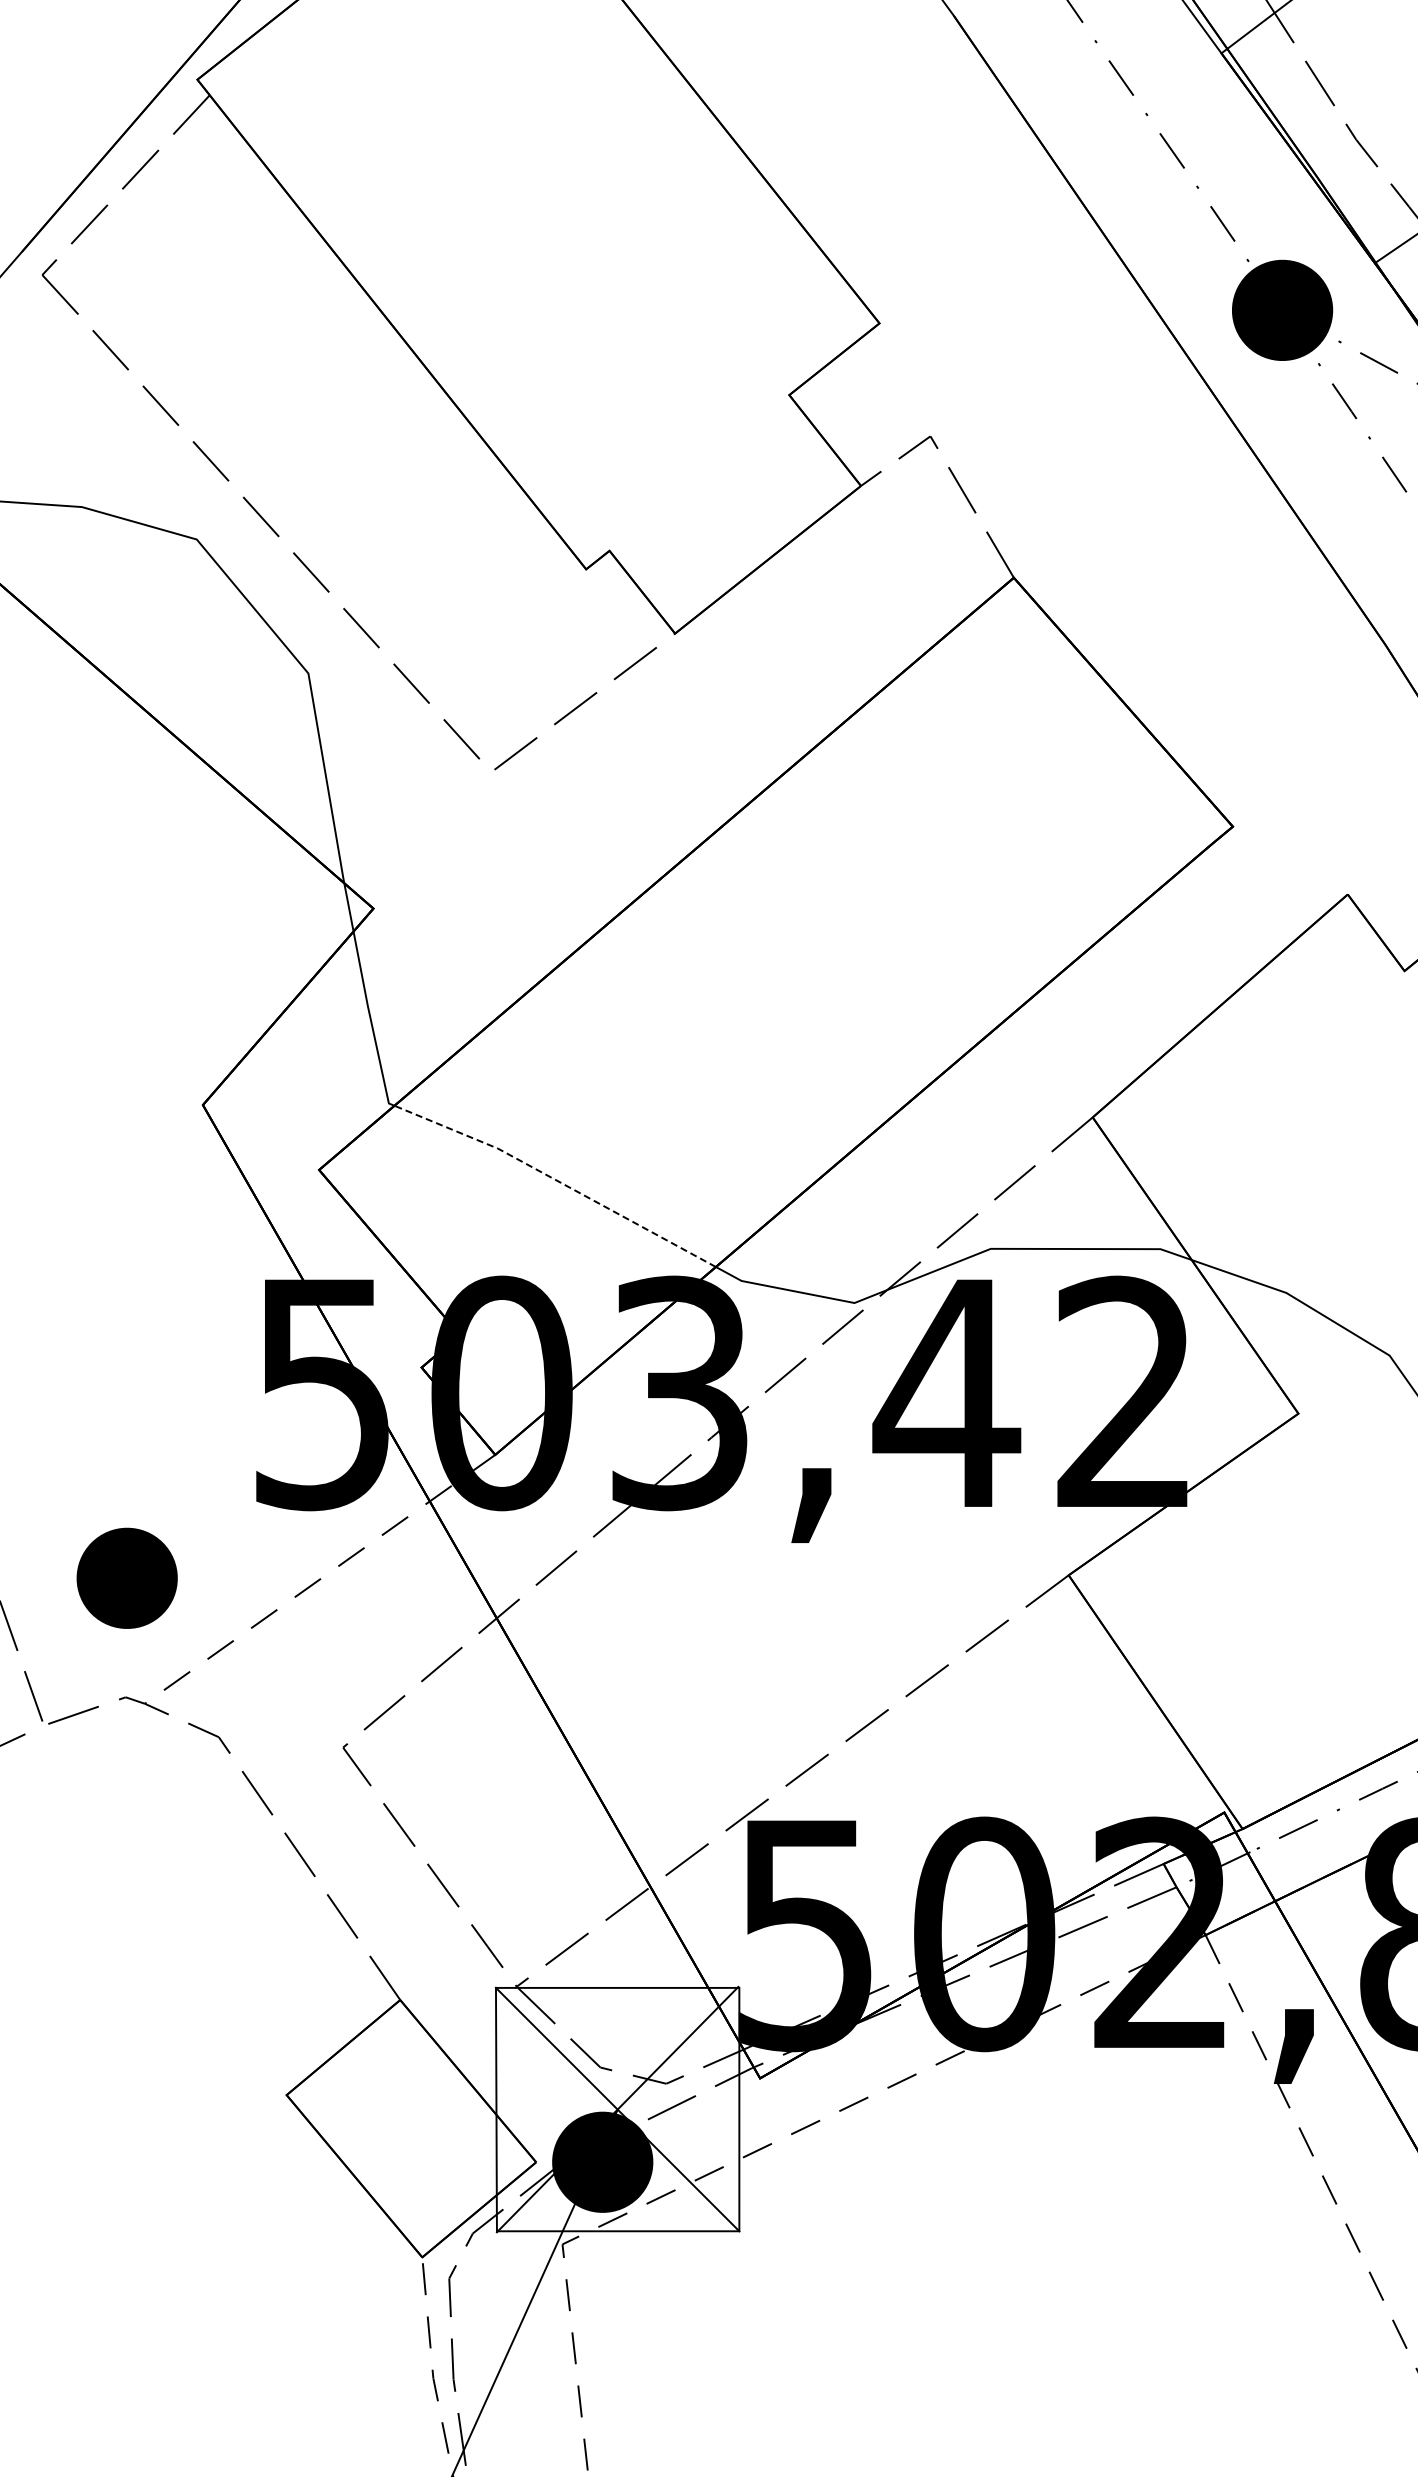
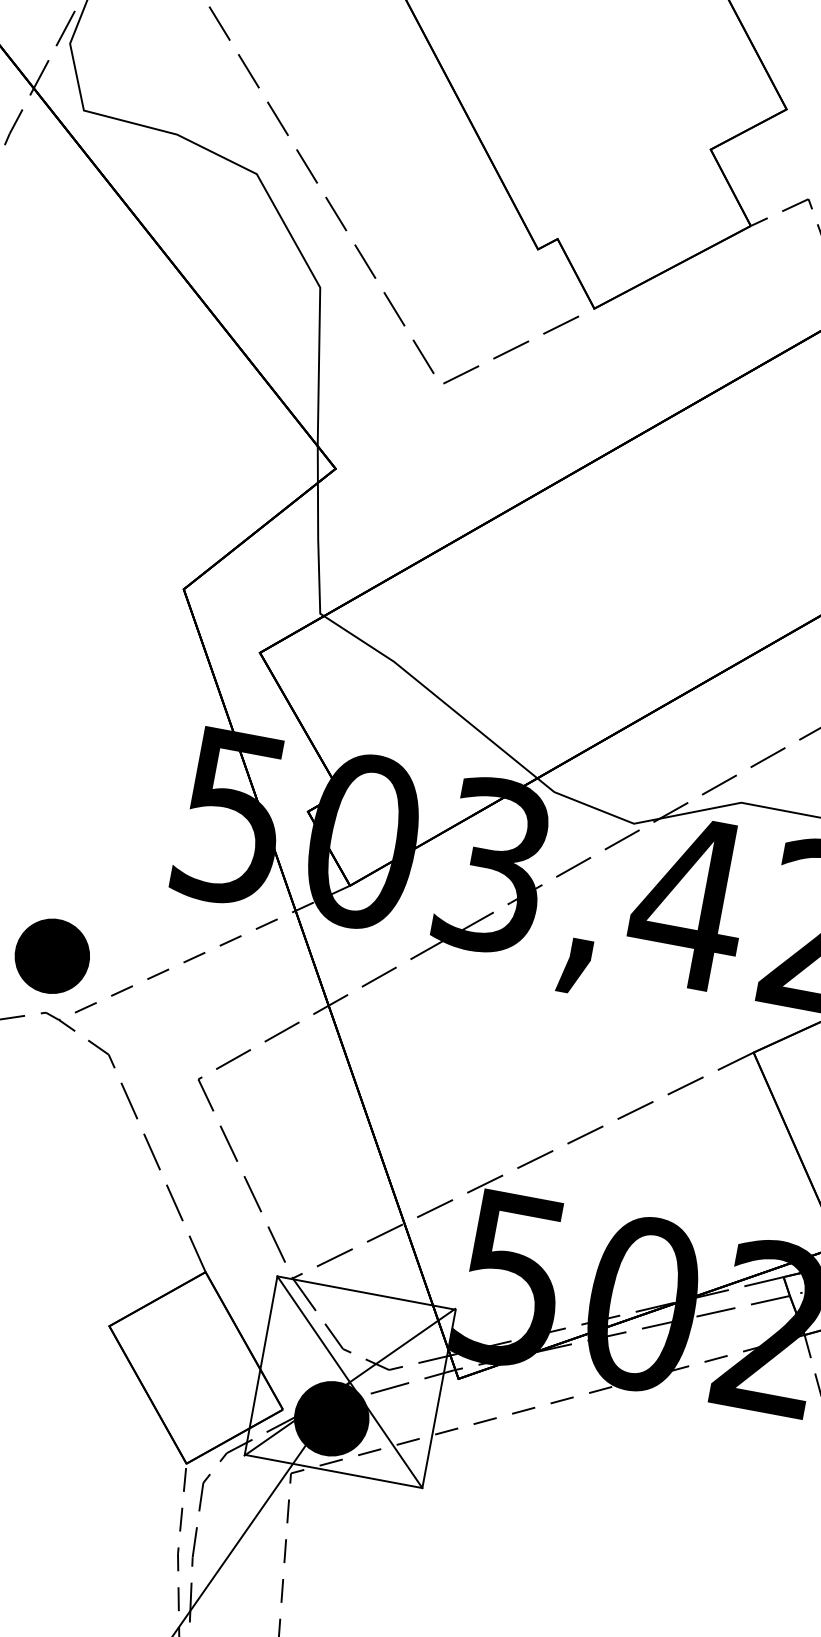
line: (557, 1180) -> (433, 693), dashed -> solid
part: (126, 1577) -> (51, 955), moved

